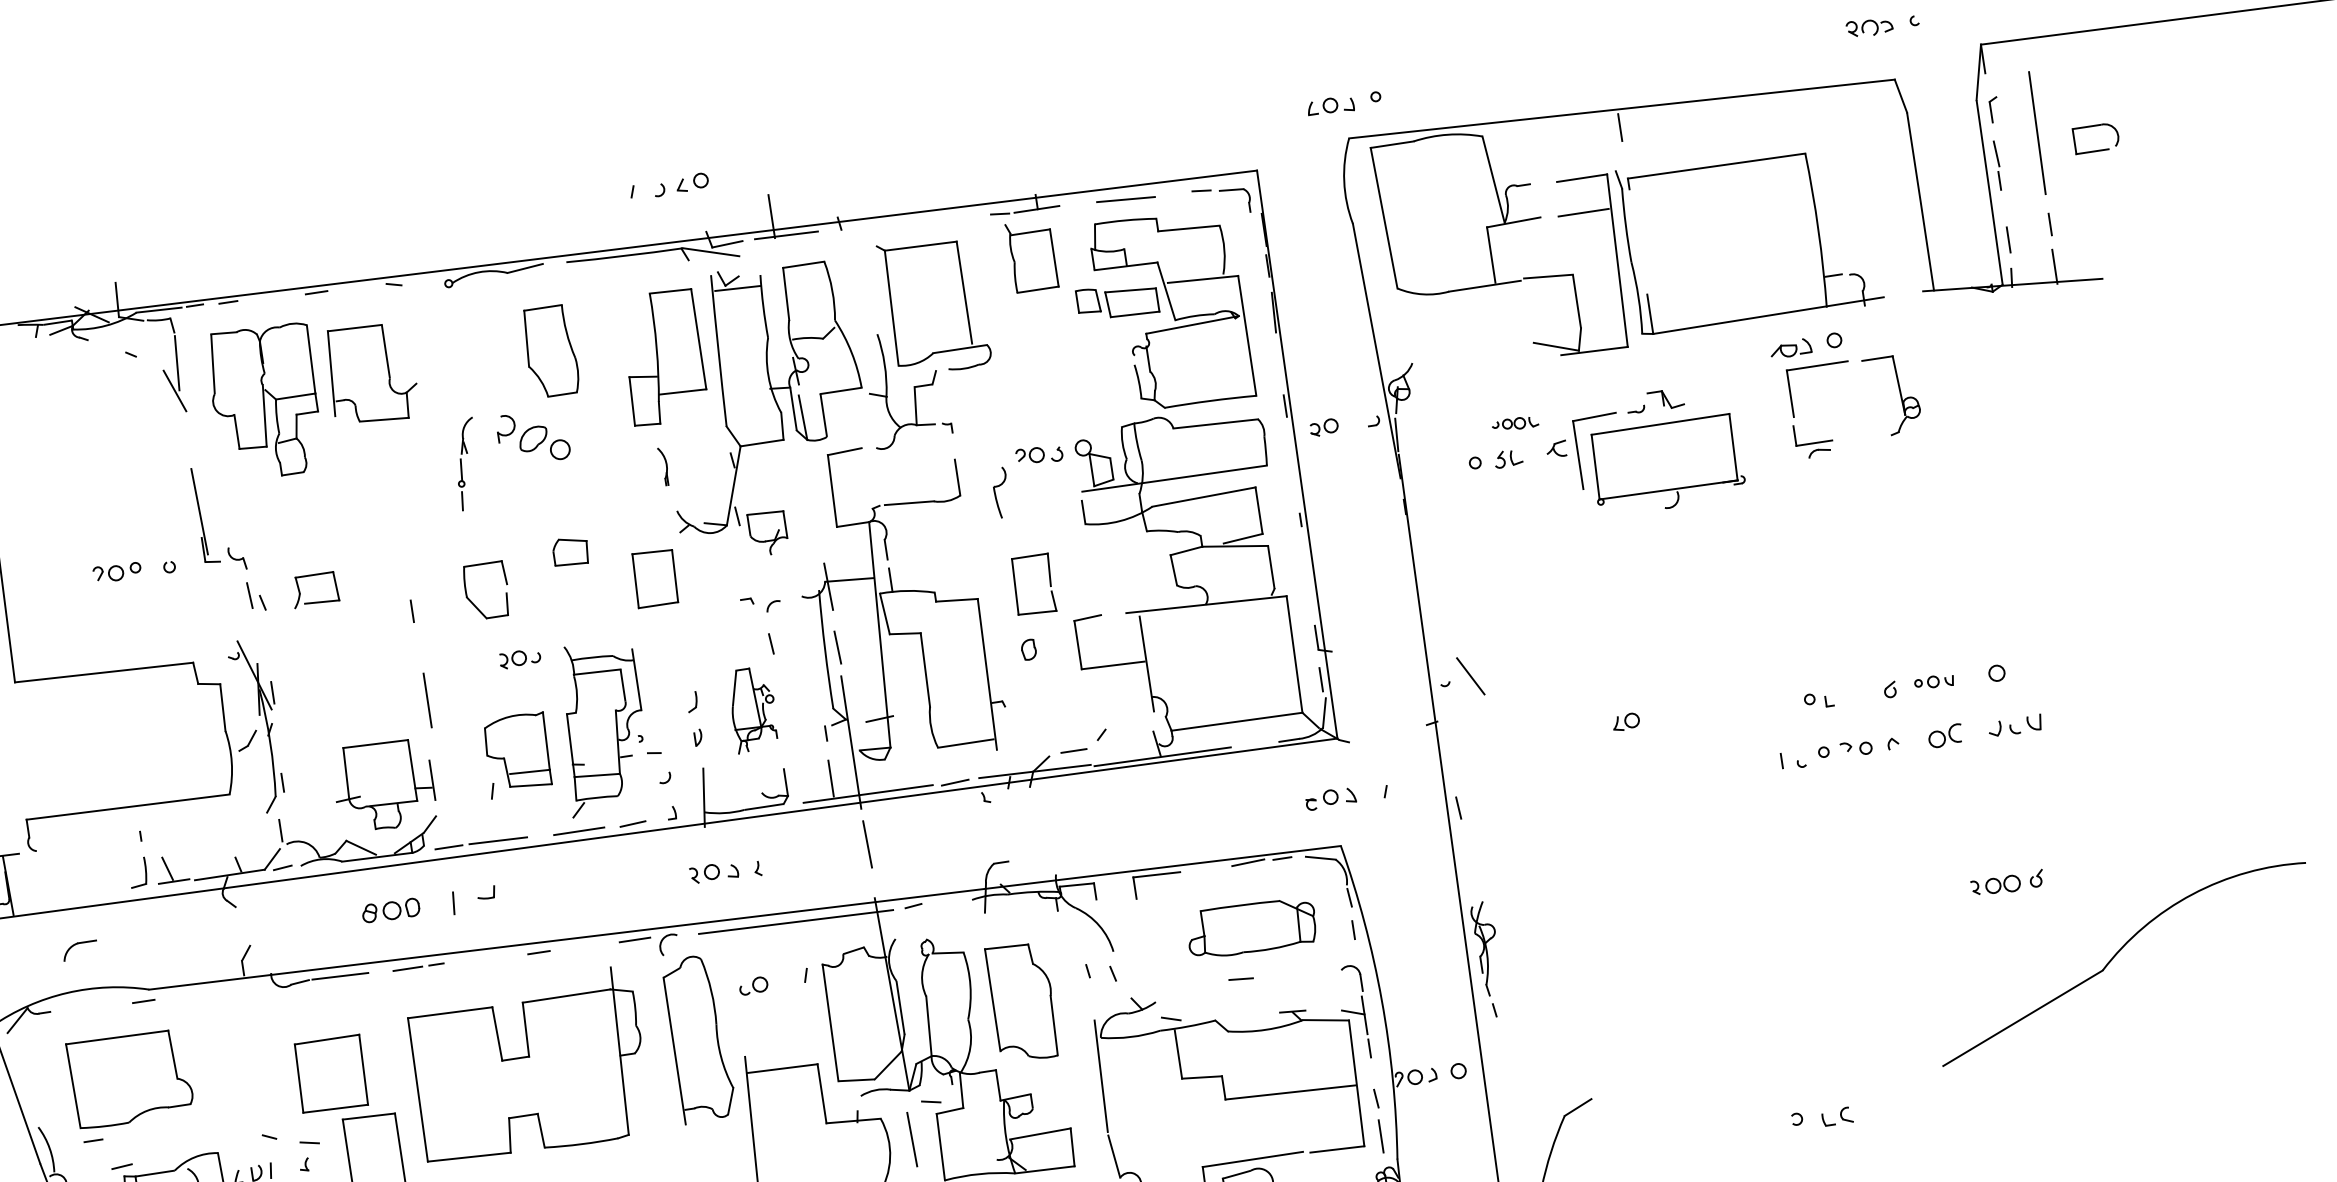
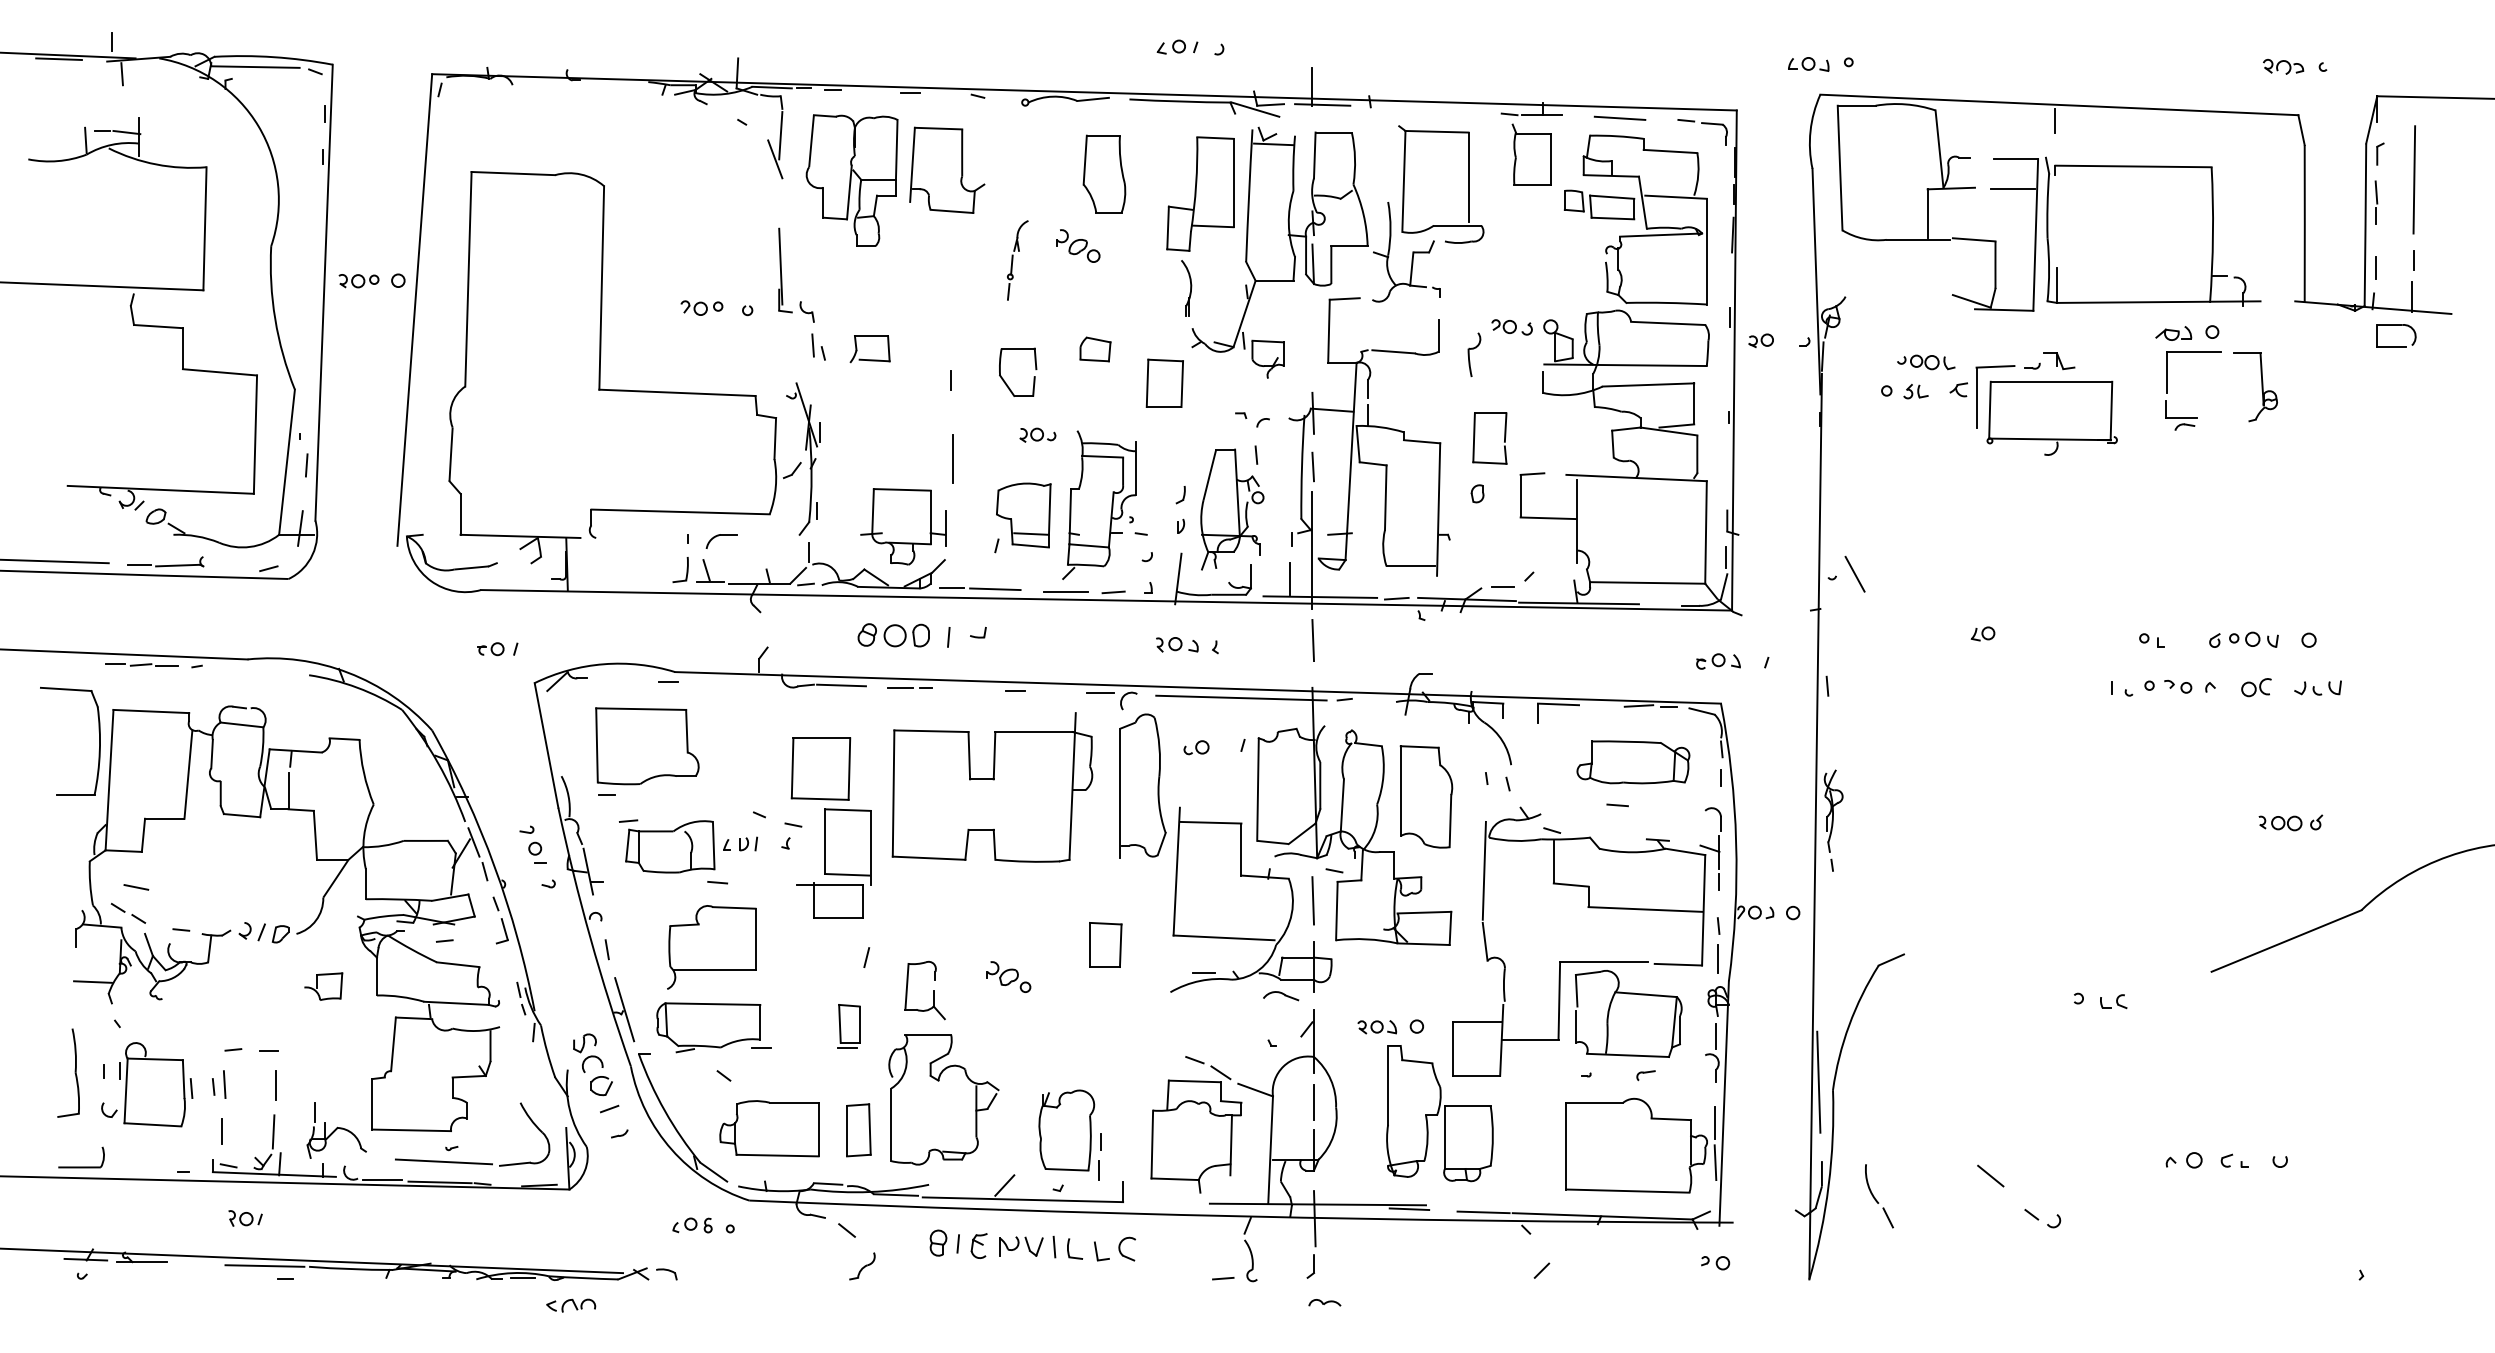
part: (2094, 126) -> (2396, 325), moved
part: (691, 181) -> (1170, 46), moved
part: (1515, 423) -> (1926, 362), size x1.43
part: (533, 436) -> (1078, 245), size x0.71
part: (663, 466) -> (1186, 288), size x1.67
part: (1933, 681) -> (2253, 639), size x1.43
part: (753, 709) -> (1232, 509), size x1.67
part: (390, 910) -> (893, 635), size x1.43
part: (80, 950) -> (721, 541), moved

